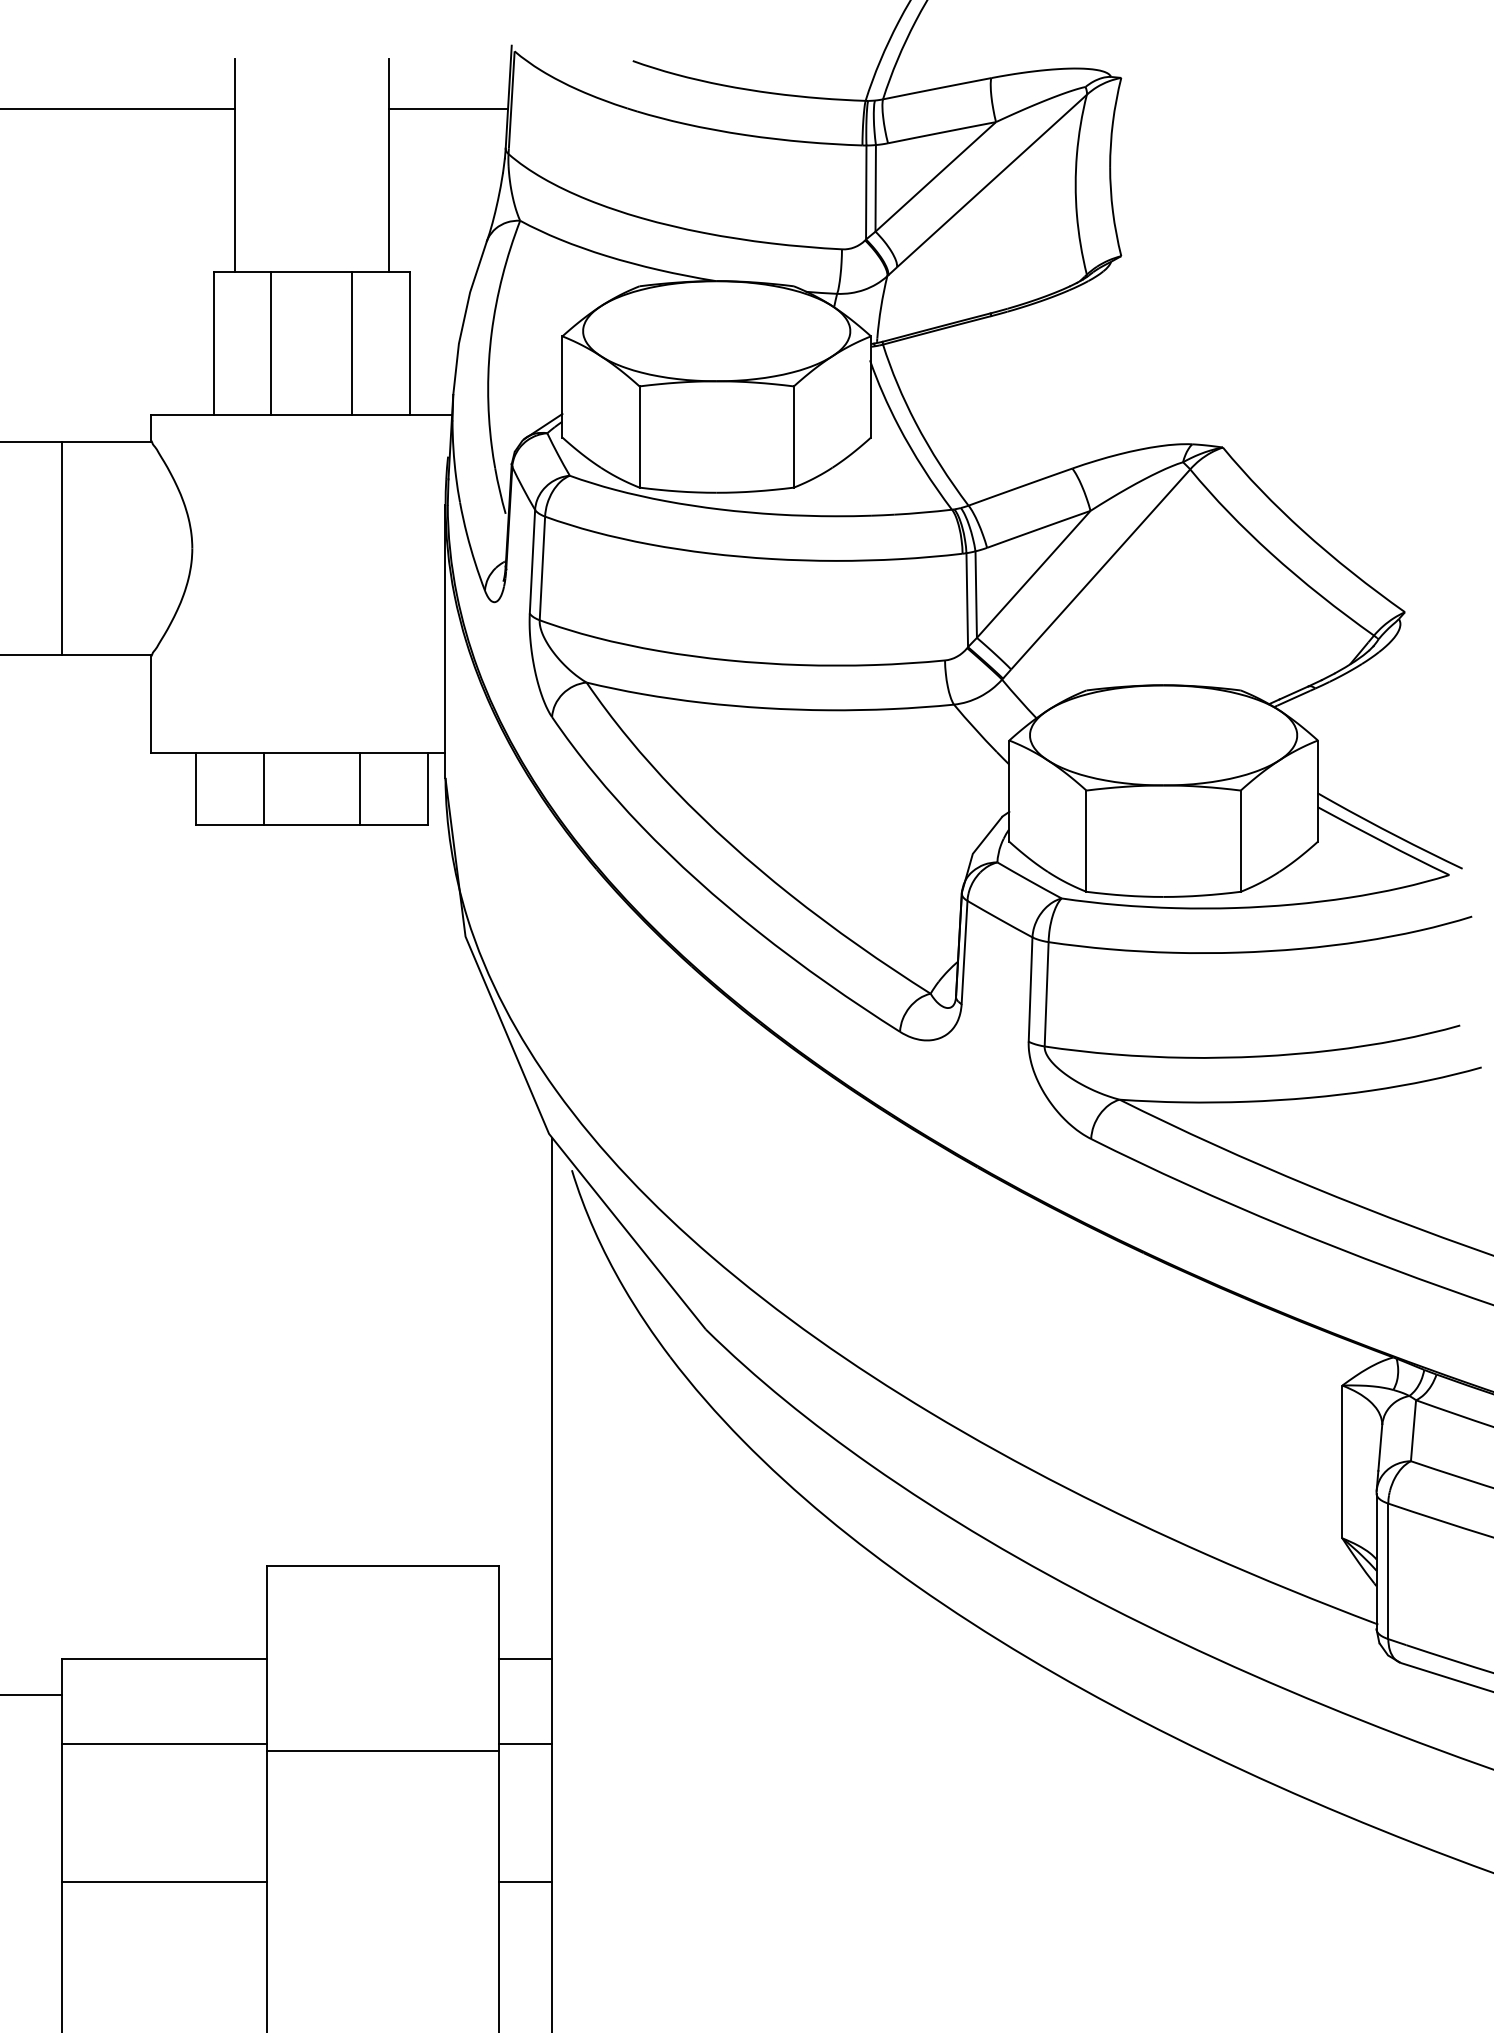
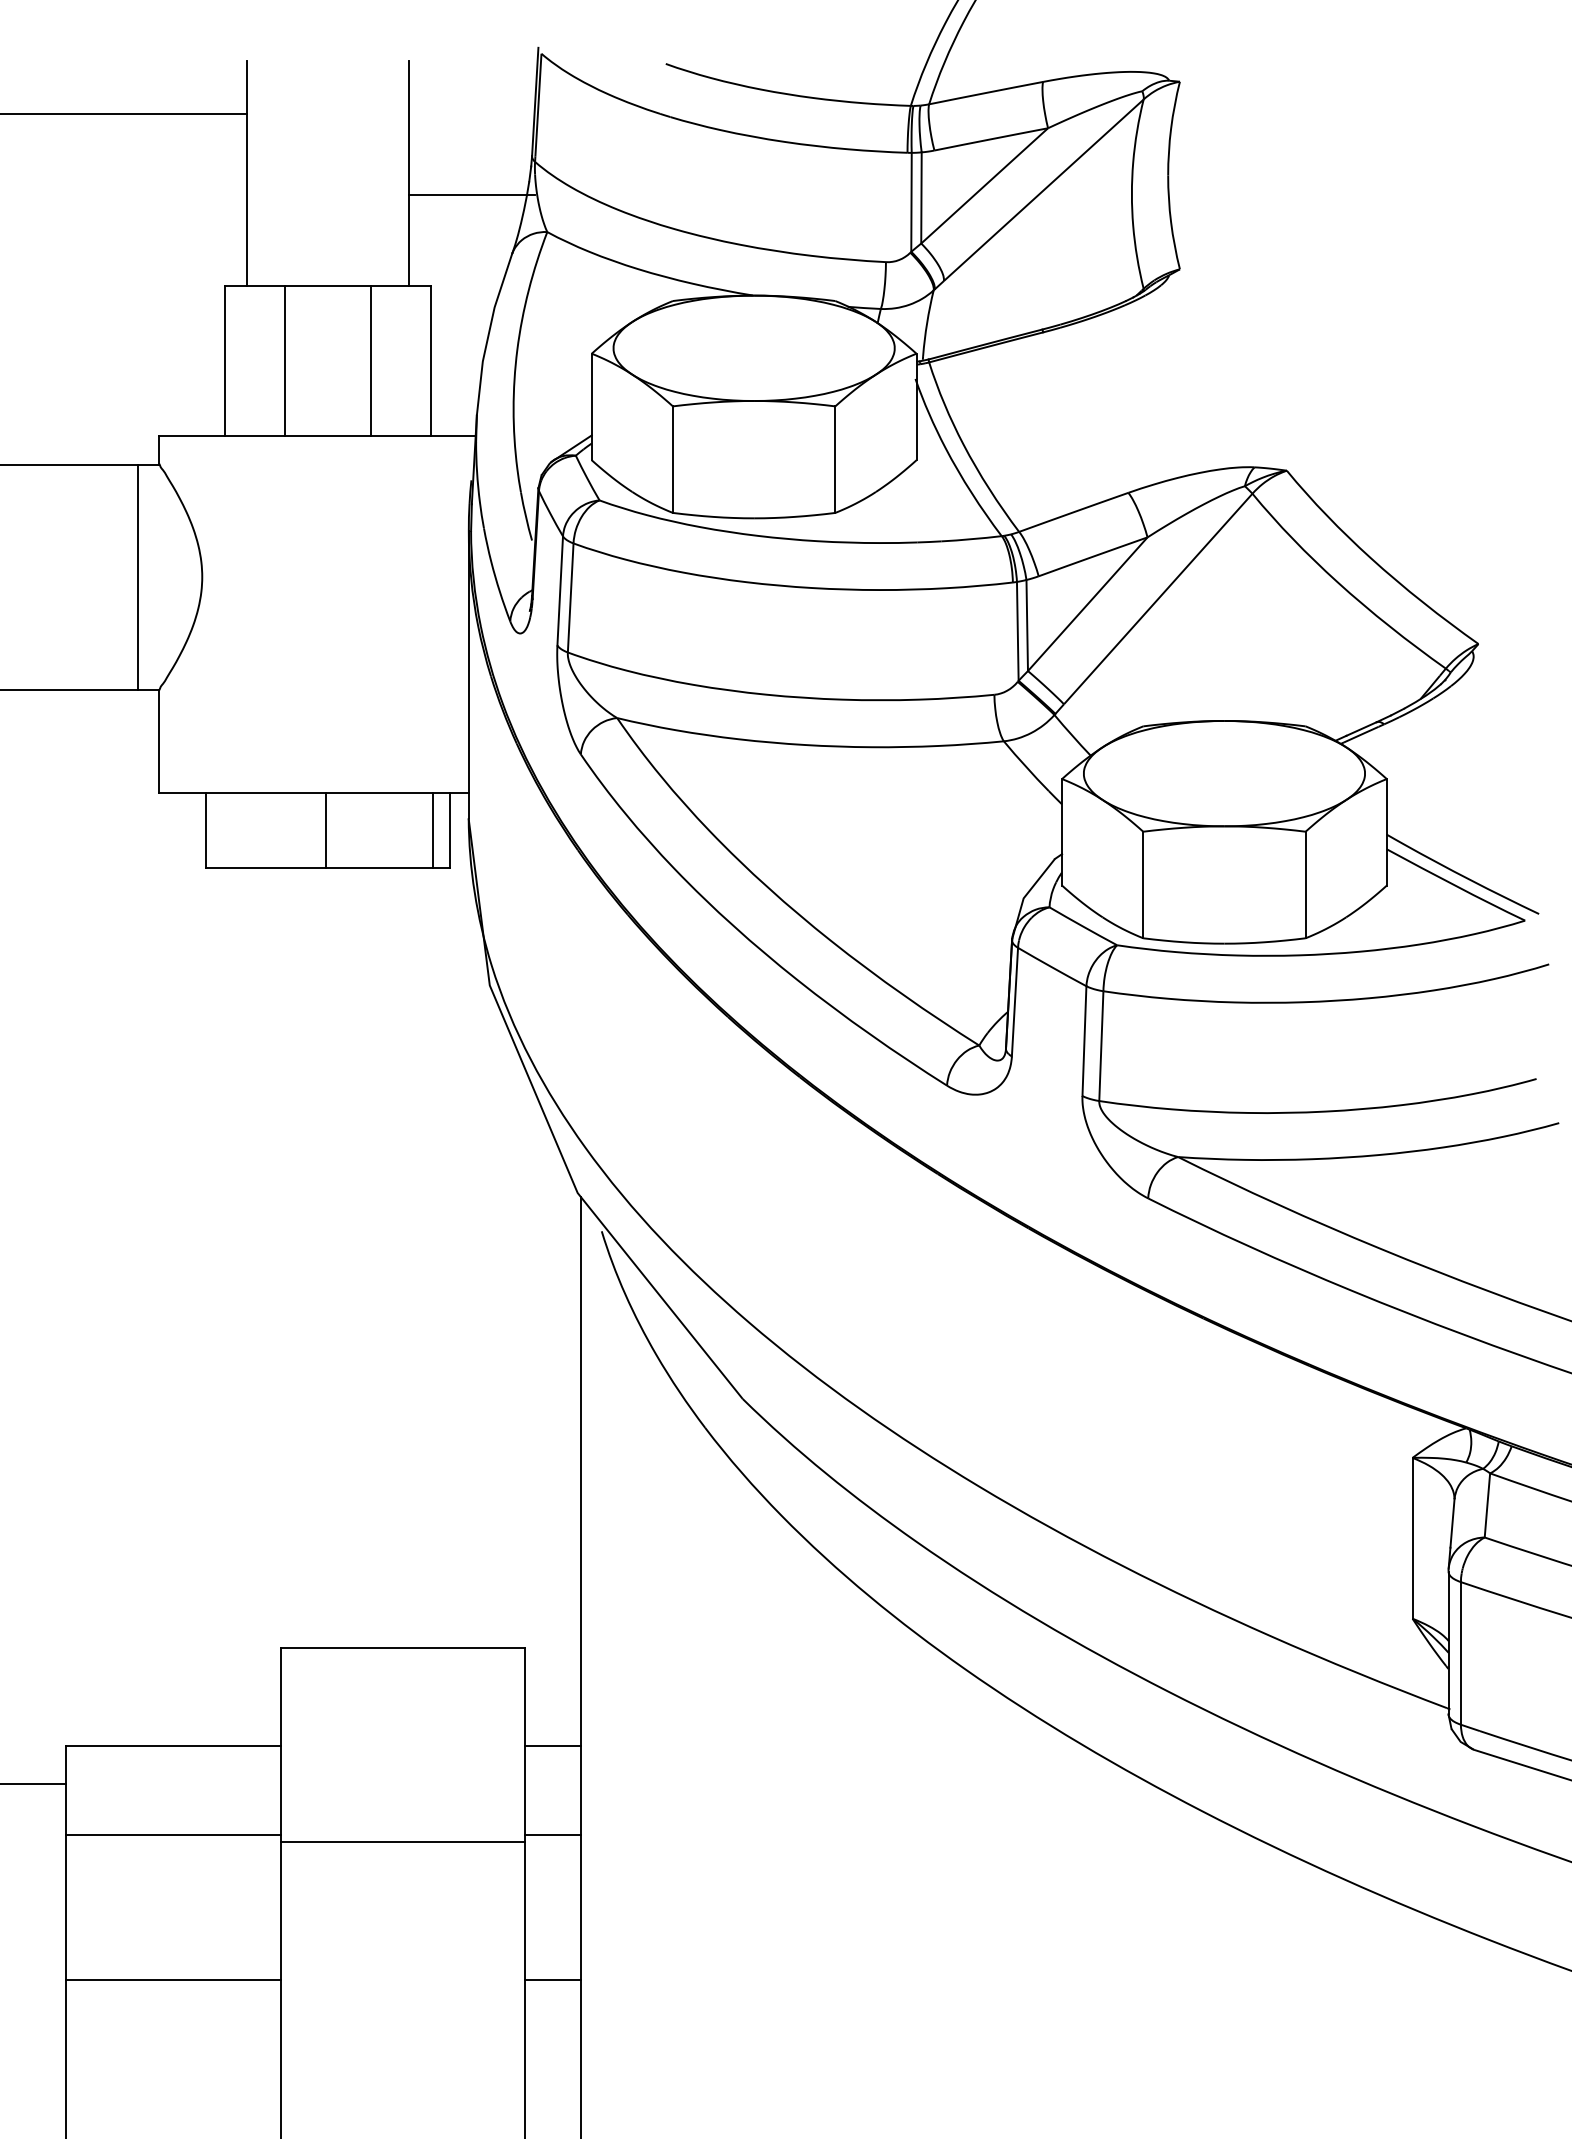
line: (448, 108) -> (471, 194), moved
line: (62, 548) -> (138, 576), moved
line: (263, 788) -> (325, 829), moved
line: (359, 788) -> (432, 829), moved

